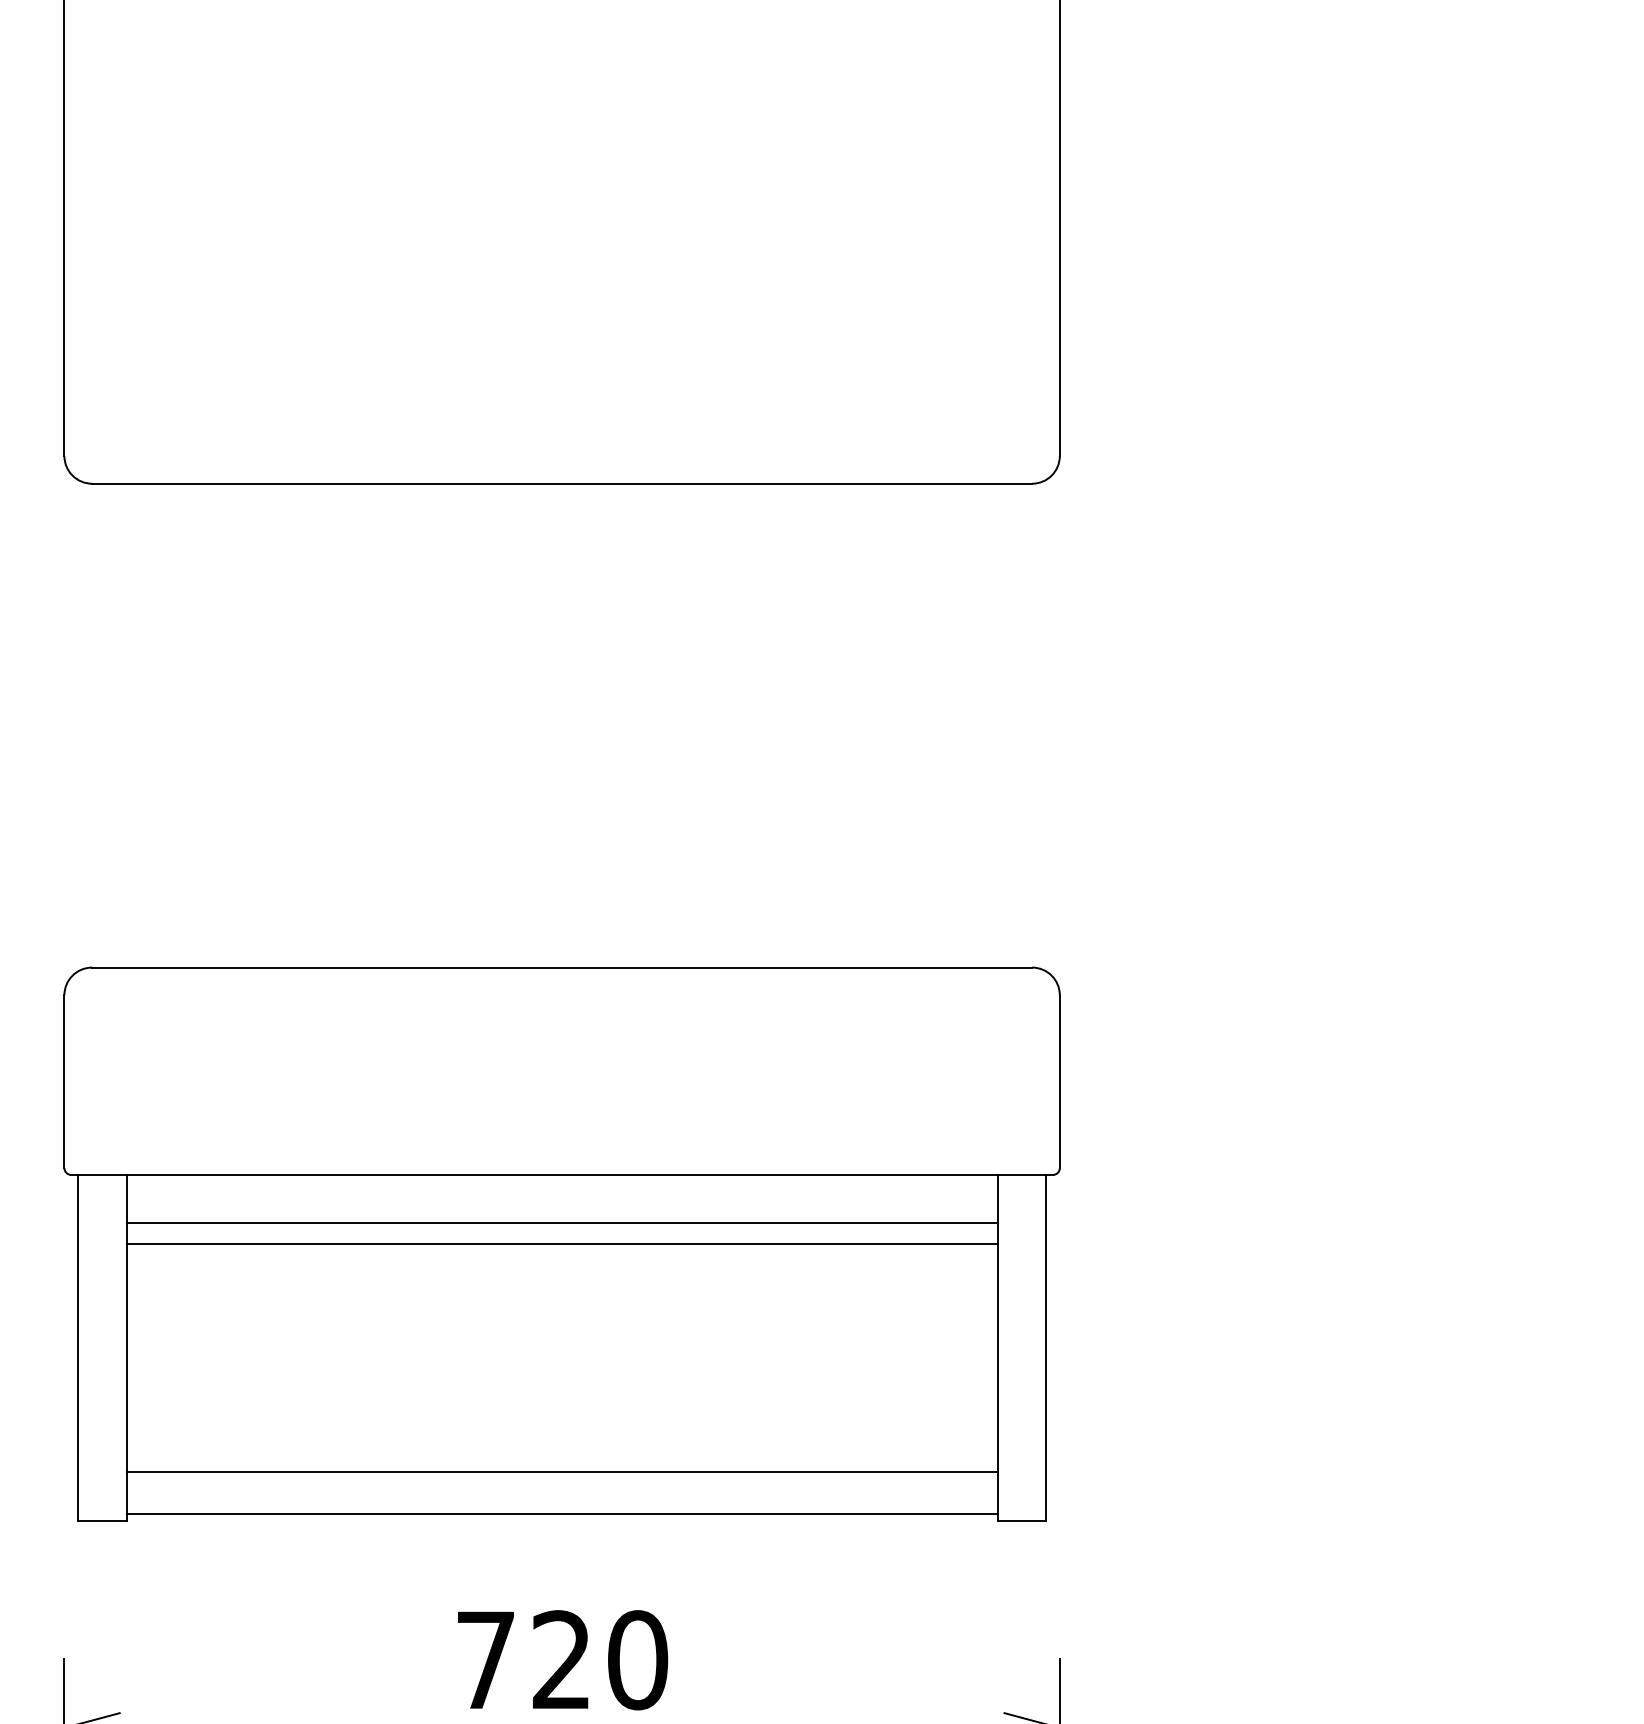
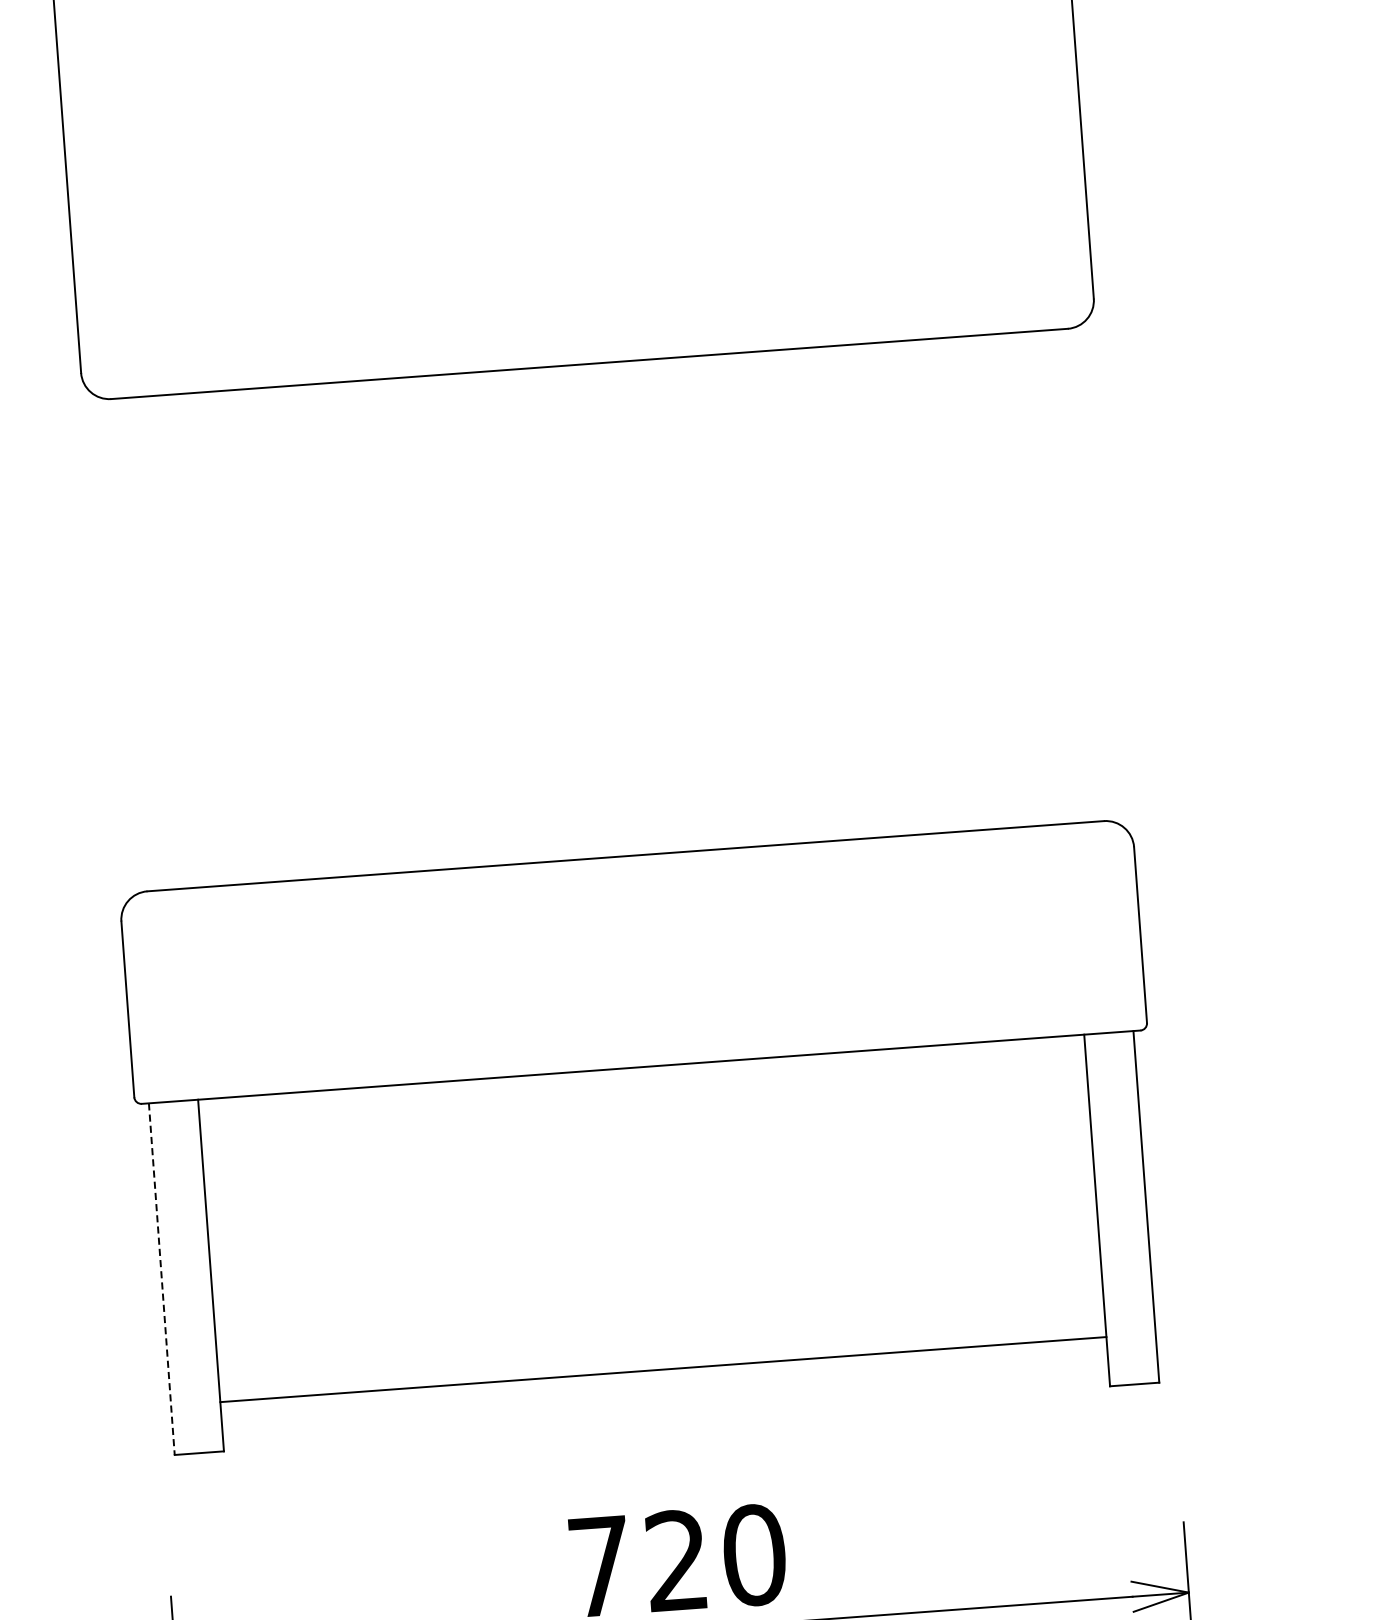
line: (561, 1223) -> (644, 1116), removed
line: (561, 1244) -> (645, 1137), removed
line: (78, 1347) -> (162, 1278), solid -> dashed
line: (561, 1513) -> (665, 1411), removed

